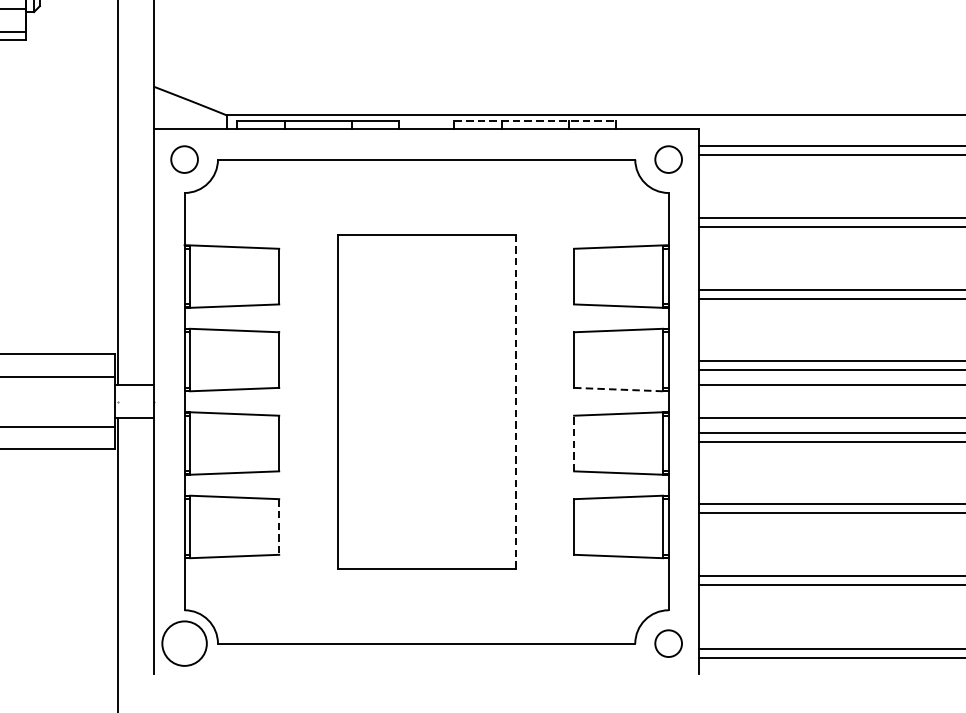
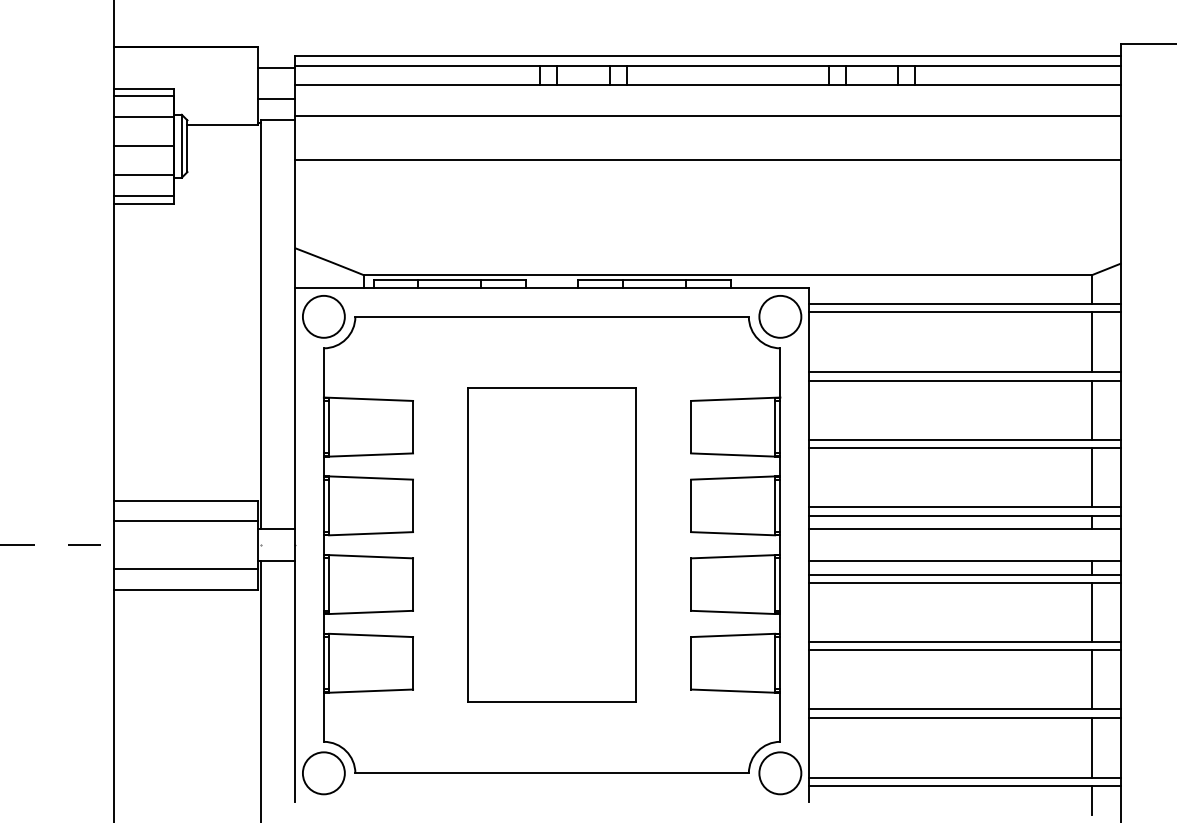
line: (535, 121) -> (654, 280), dashed -> solid
circle: (184, 159) -> (323, 316), size x1.67
circle: (668, 159) -> (780, 316), size x1.67
line: (617, 389) -> (732, 533), dashed -> solid
line: (516, 402) -> (636, 545), dashed -> solid
line: (574, 443) -> (691, 584), dashed -> solid
line: (279, 527) -> (413, 663), dashed -> solid
circle: (668, 643) -> (780, 773), size x1.67

